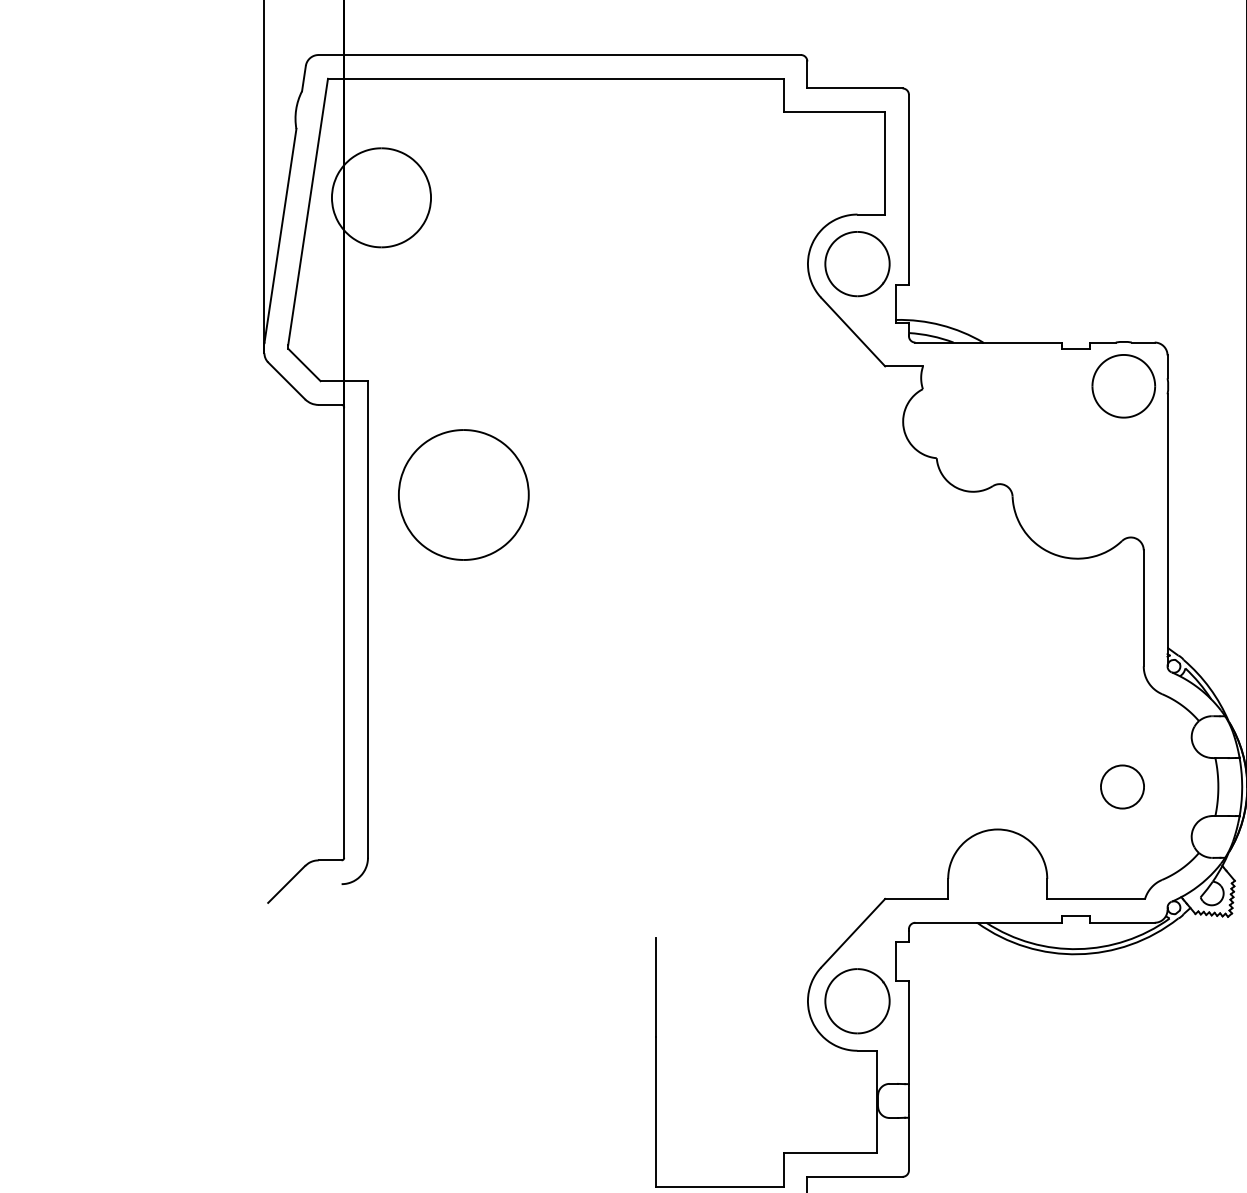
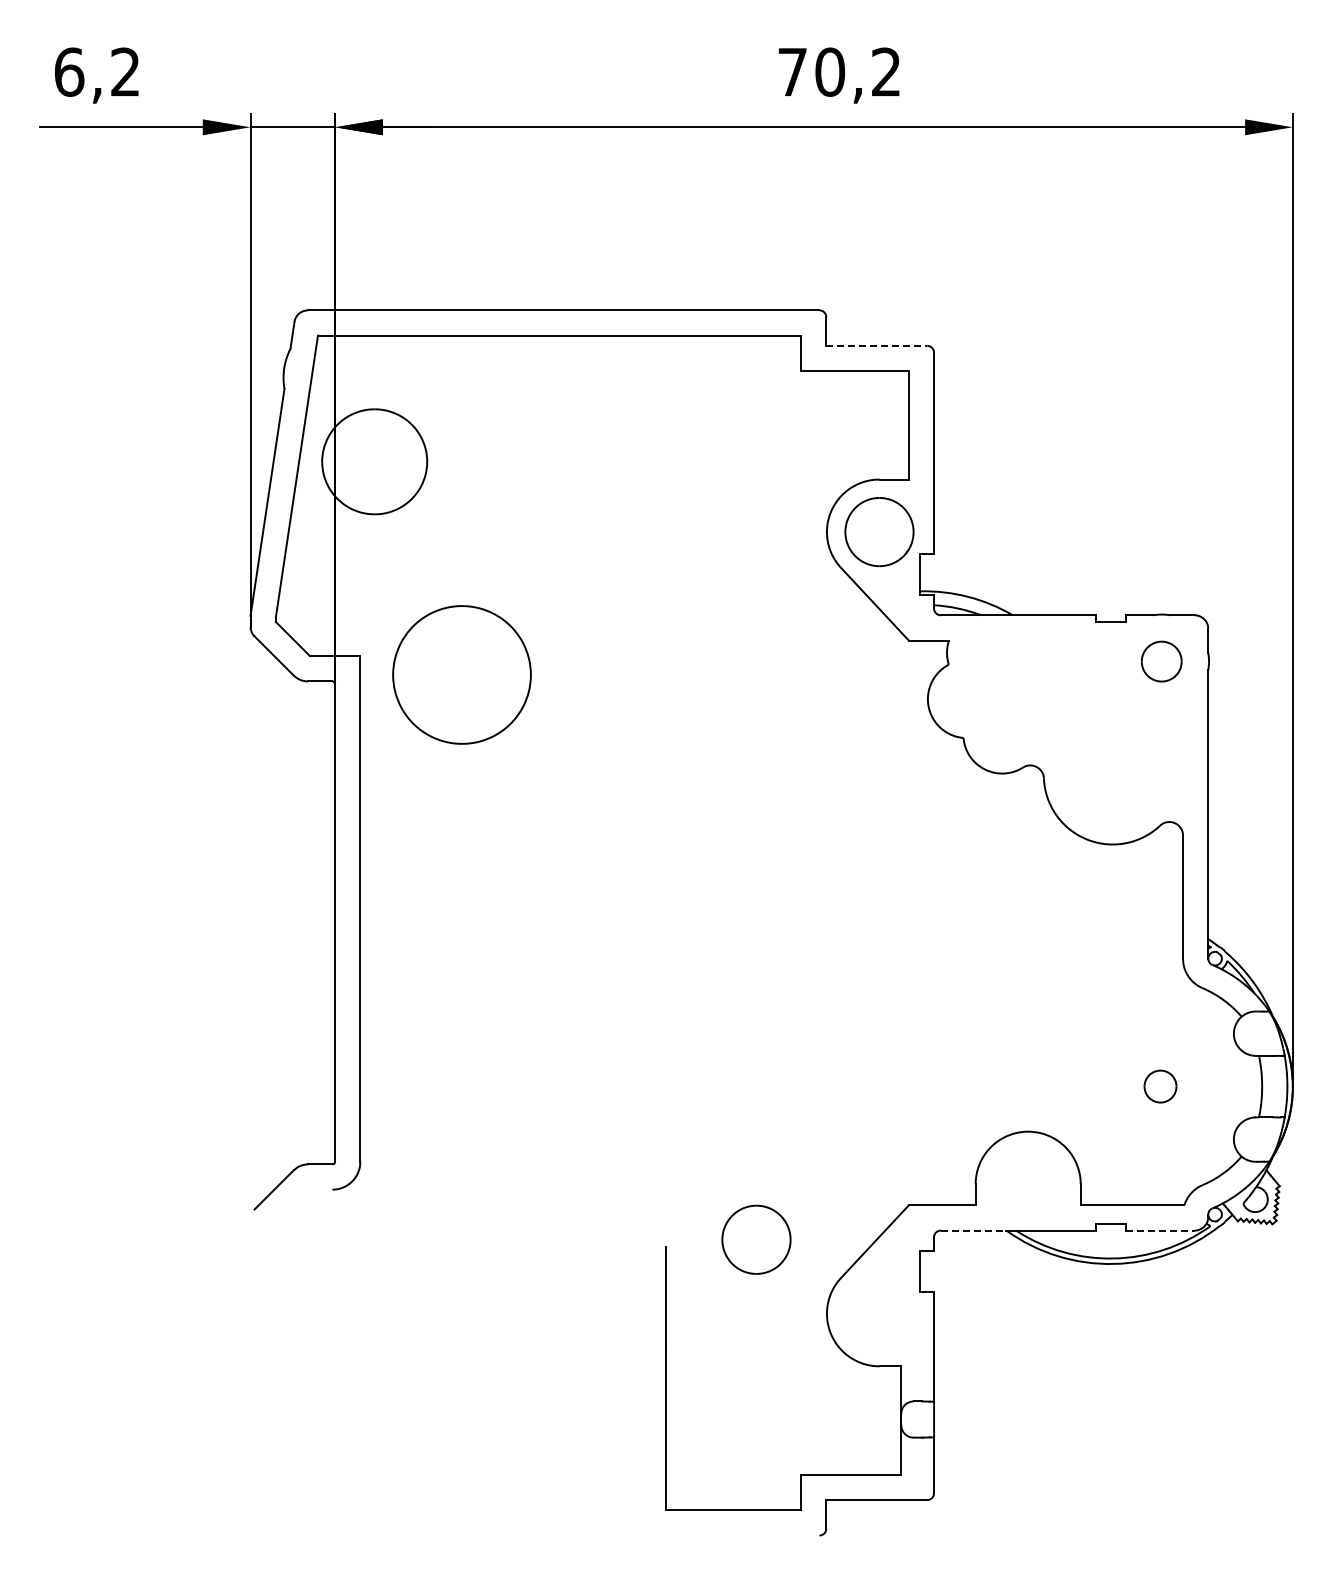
line: (855, 88) -> (877, 345), solid -> dashed
part: (1123, 386) -> (1161, 661), size x0.6
part: (463, 494) -> (461, 674), moved
part: (1122, 786) -> (1160, 1086), size x0.7
line: (946, 922) -> (973, 1230), solid -> dashed
line: (1123, 922) -> (1161, 1230), solid -> dashed
part: (857, 1000) -> (756, 1239), moved

